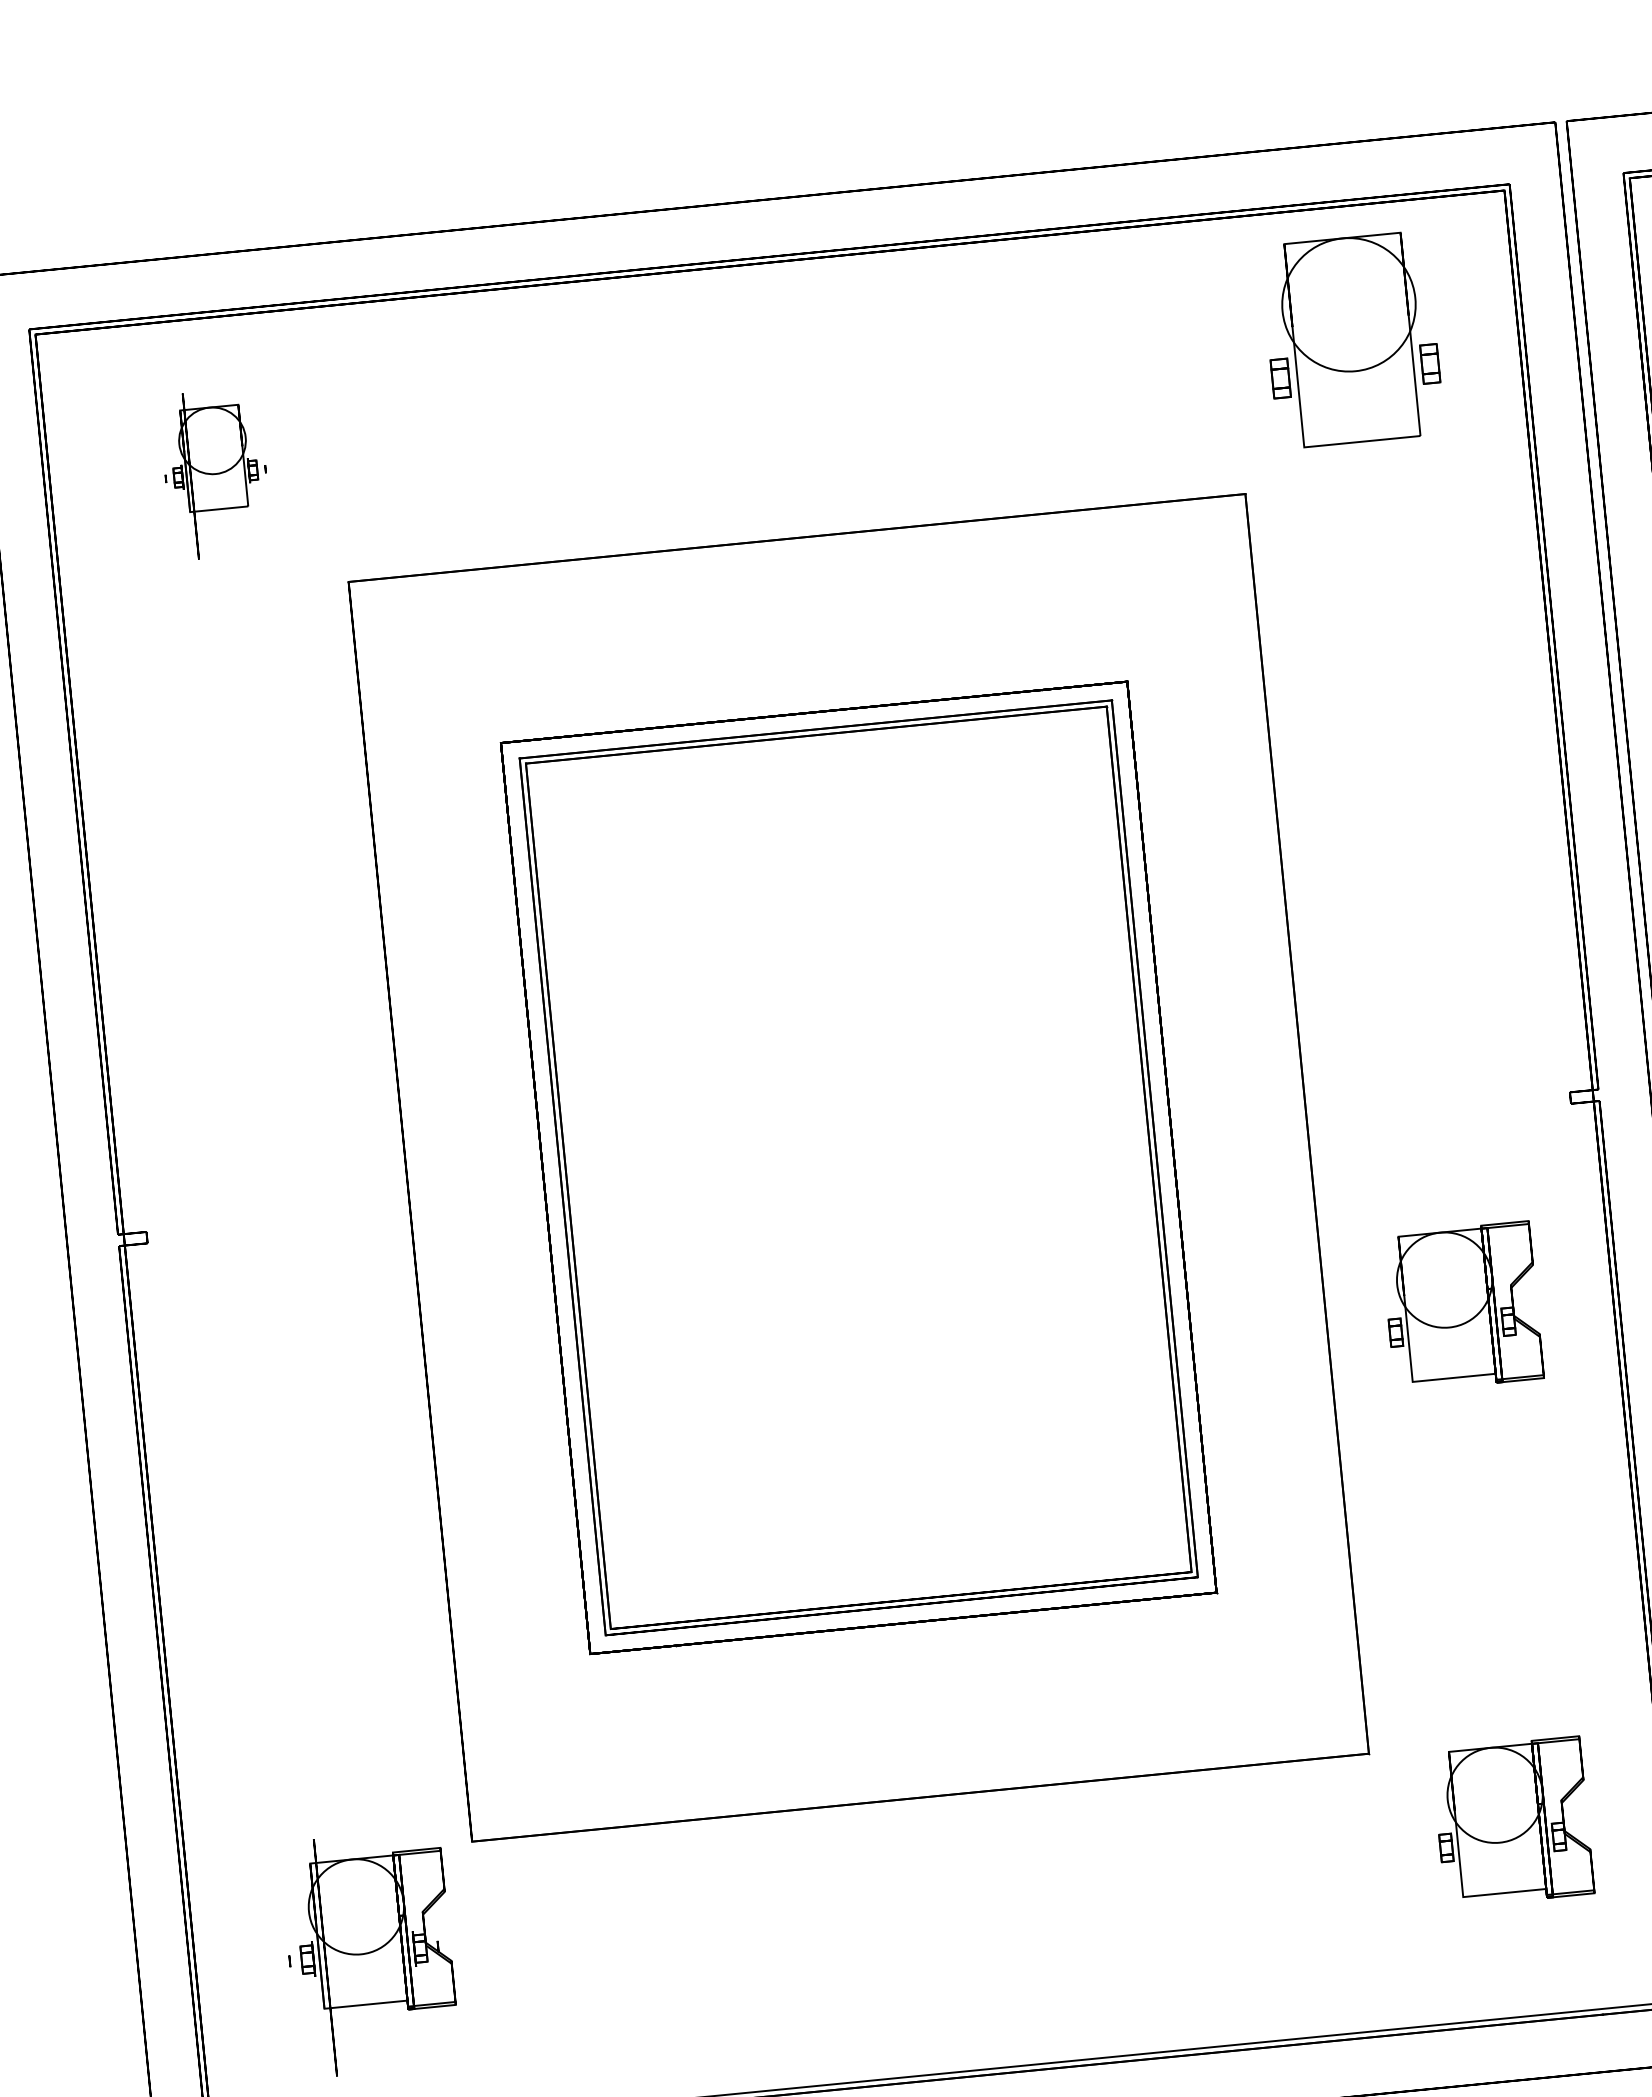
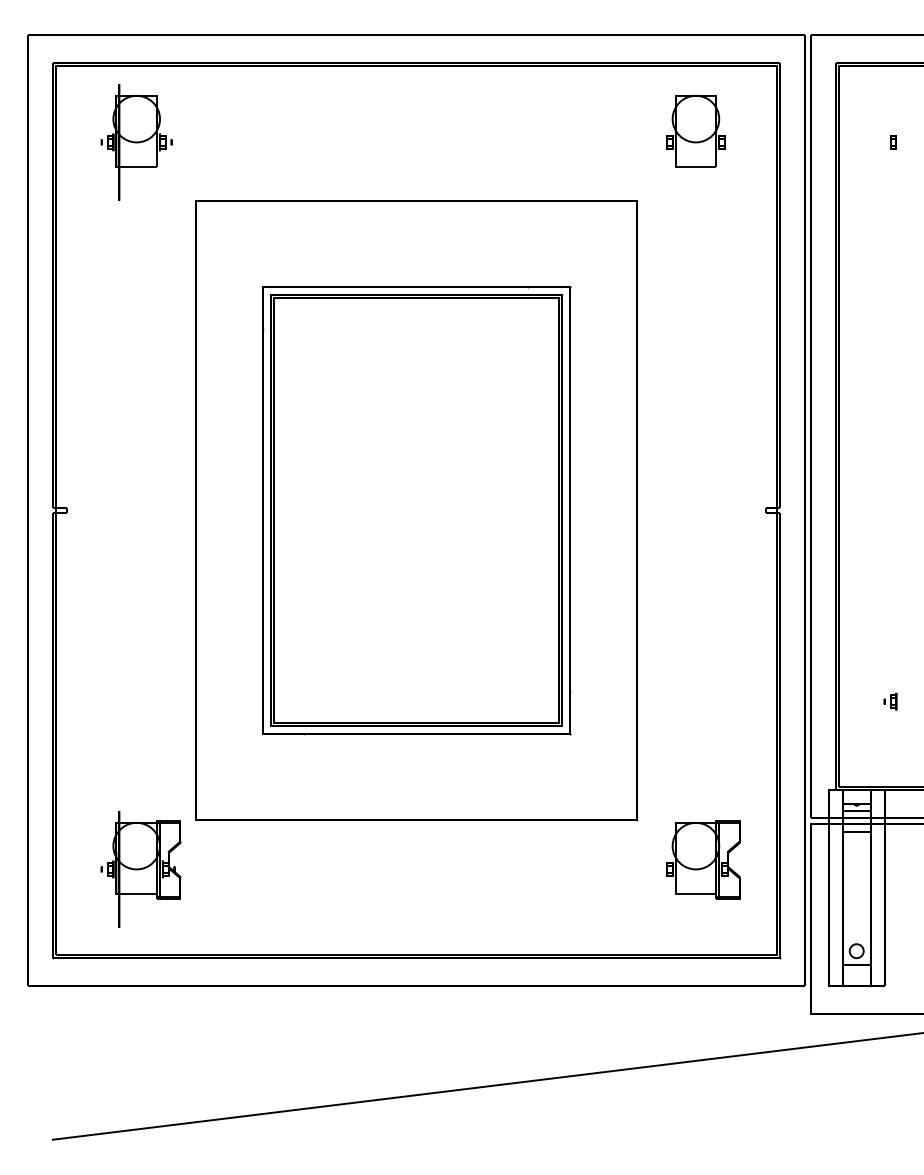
part: (1351, 340) -> (695, 131), size x0.71
part: (215, 474) -> (136, 142), size x1.43
part: (1462, 1305) -> (703, 606), removed

